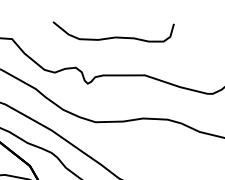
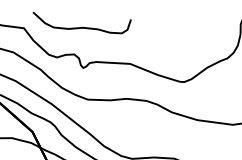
curve: (114, 35) -> (82, 26), moved

